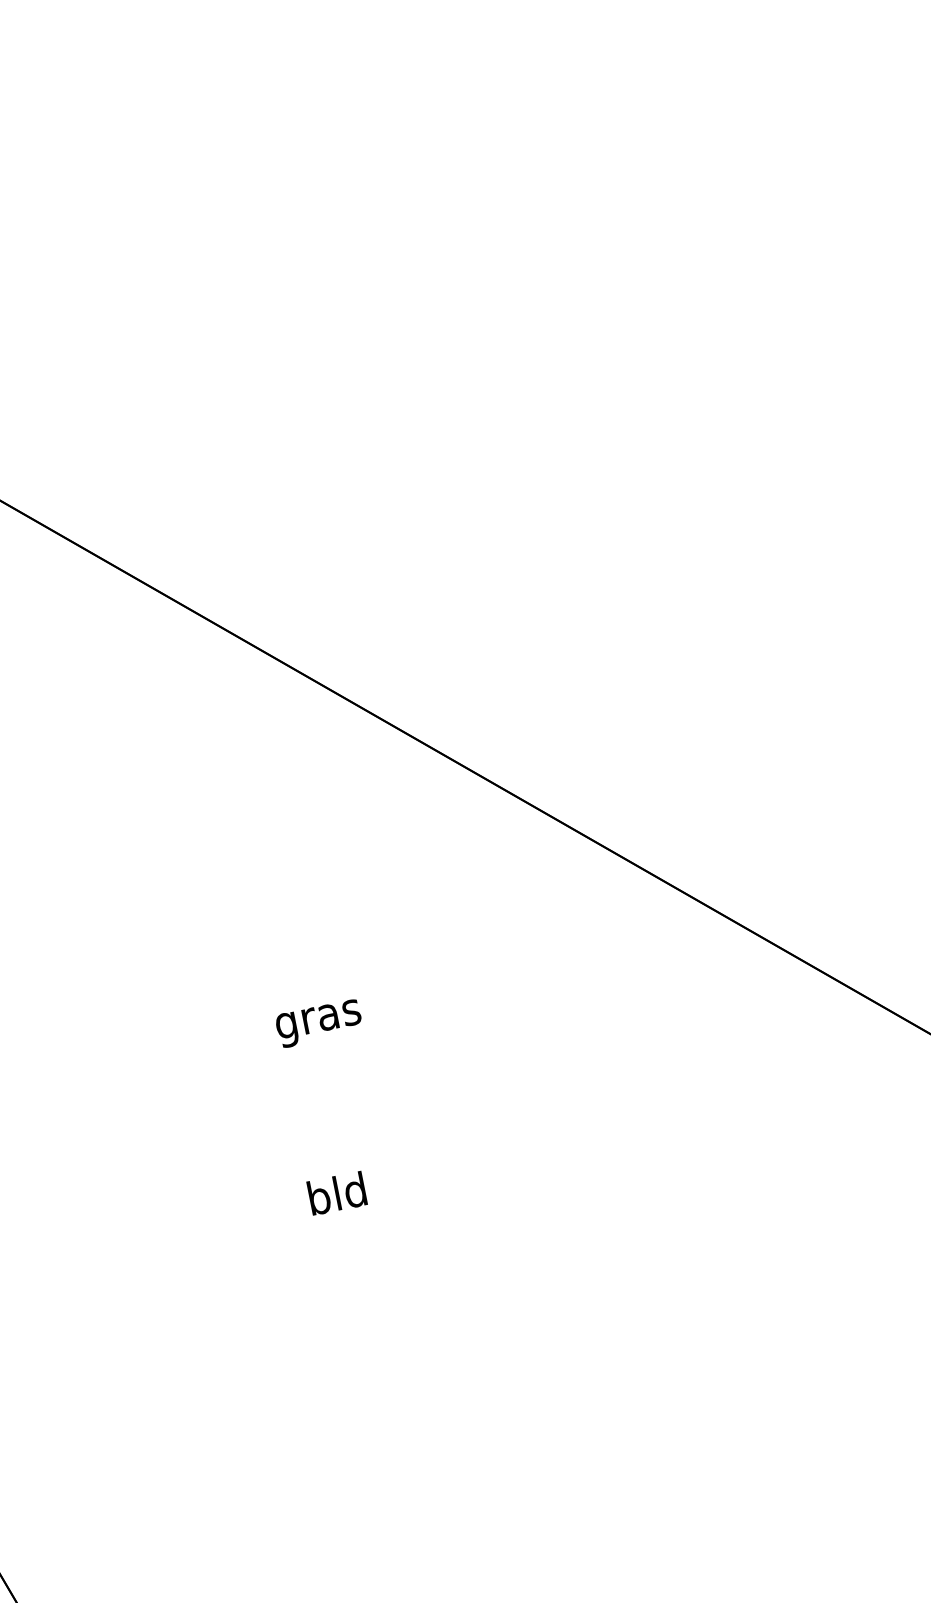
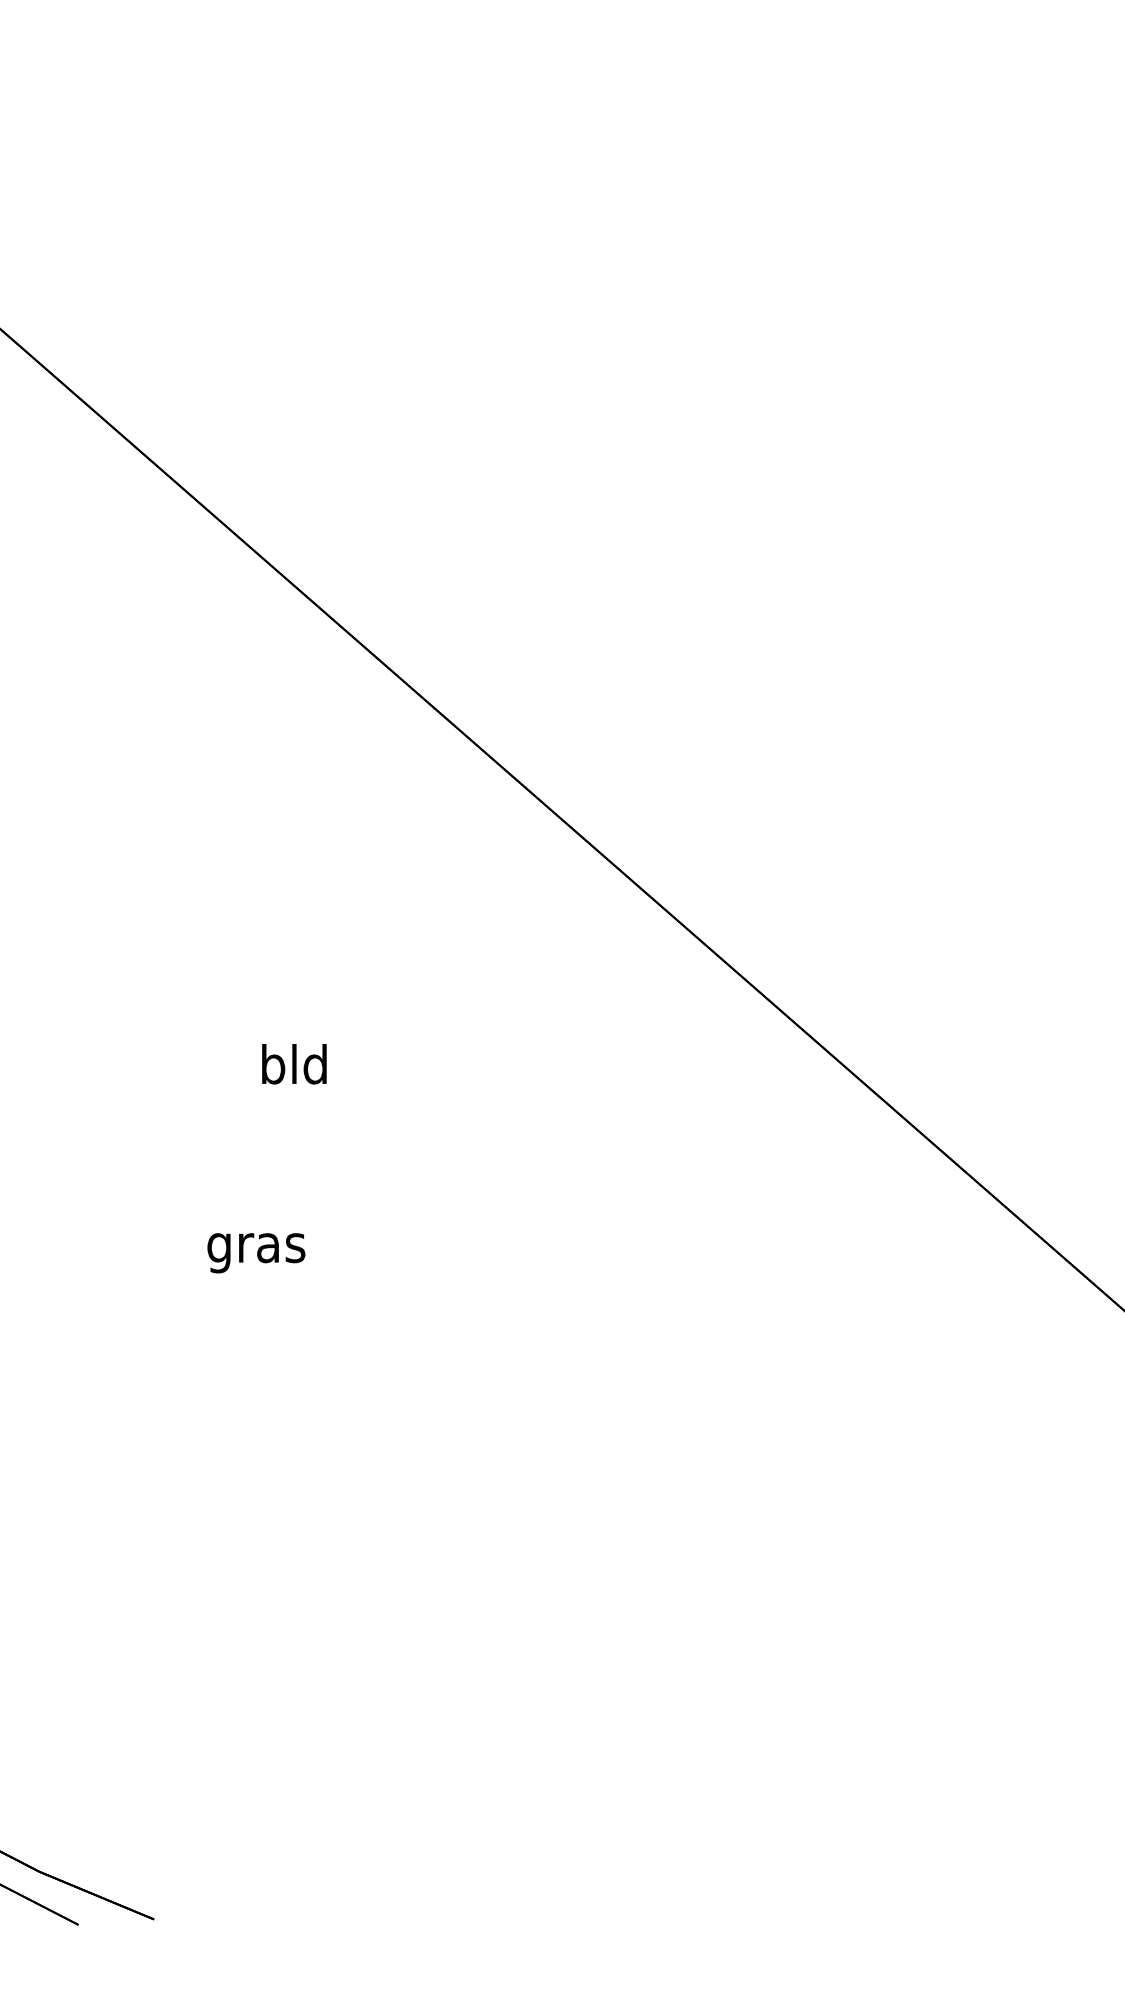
text: (319, 1023) -> (256, 1253), moved
text: (337, 1193) -> (294, 1064), moved

